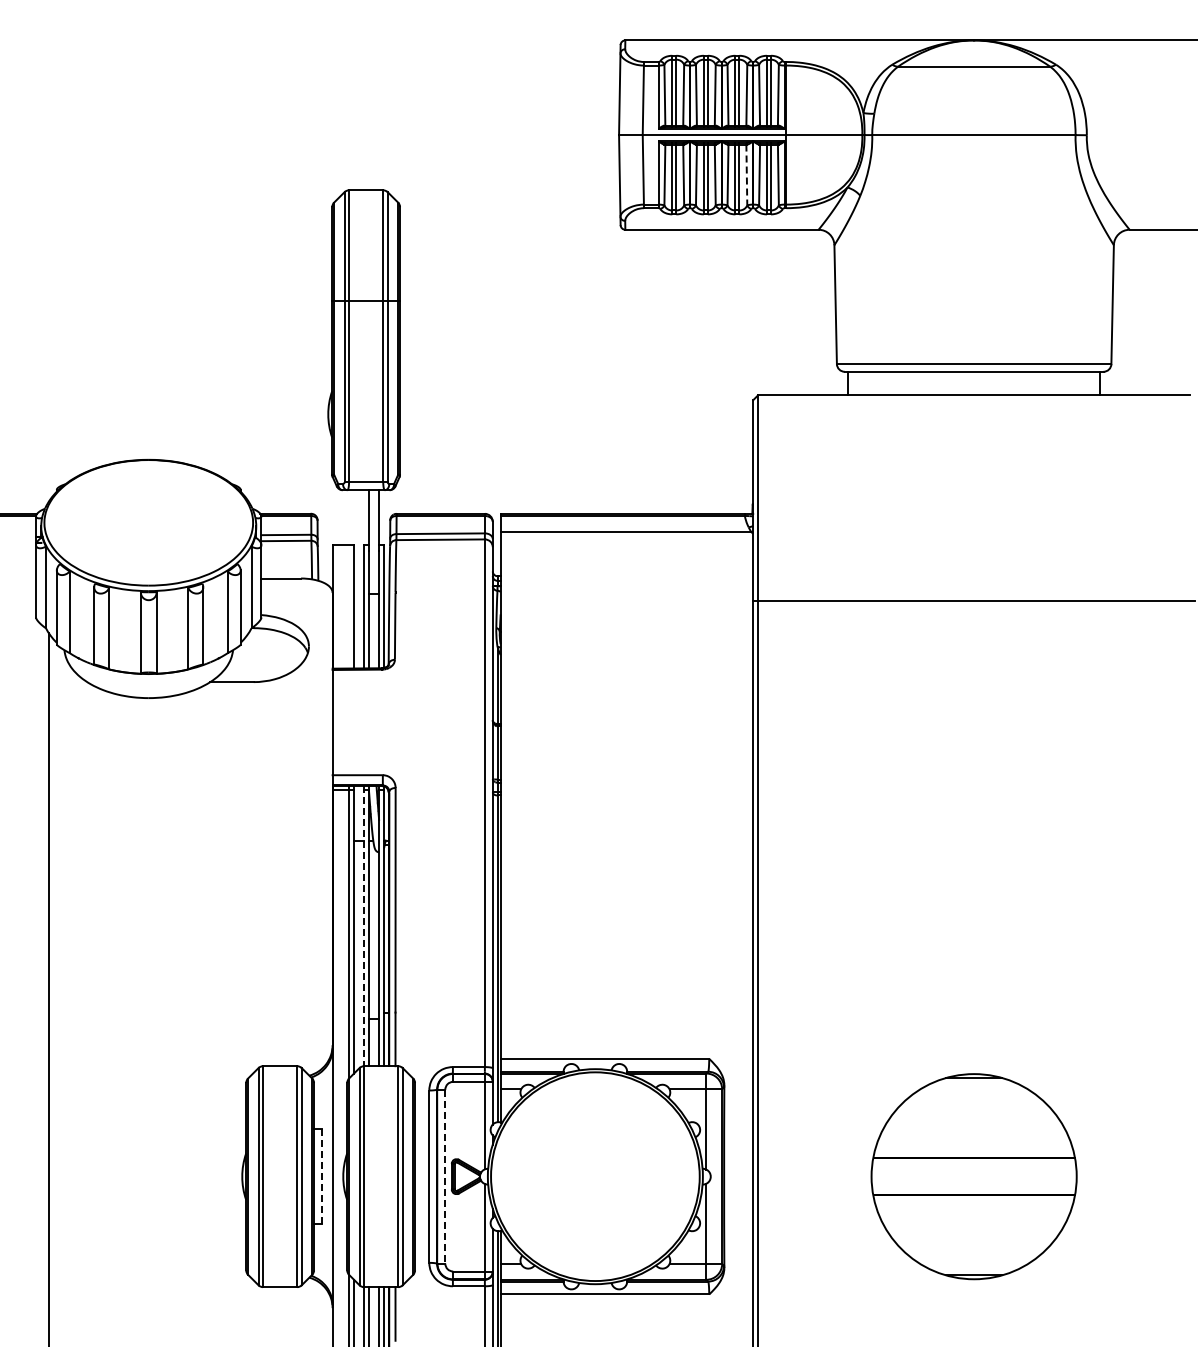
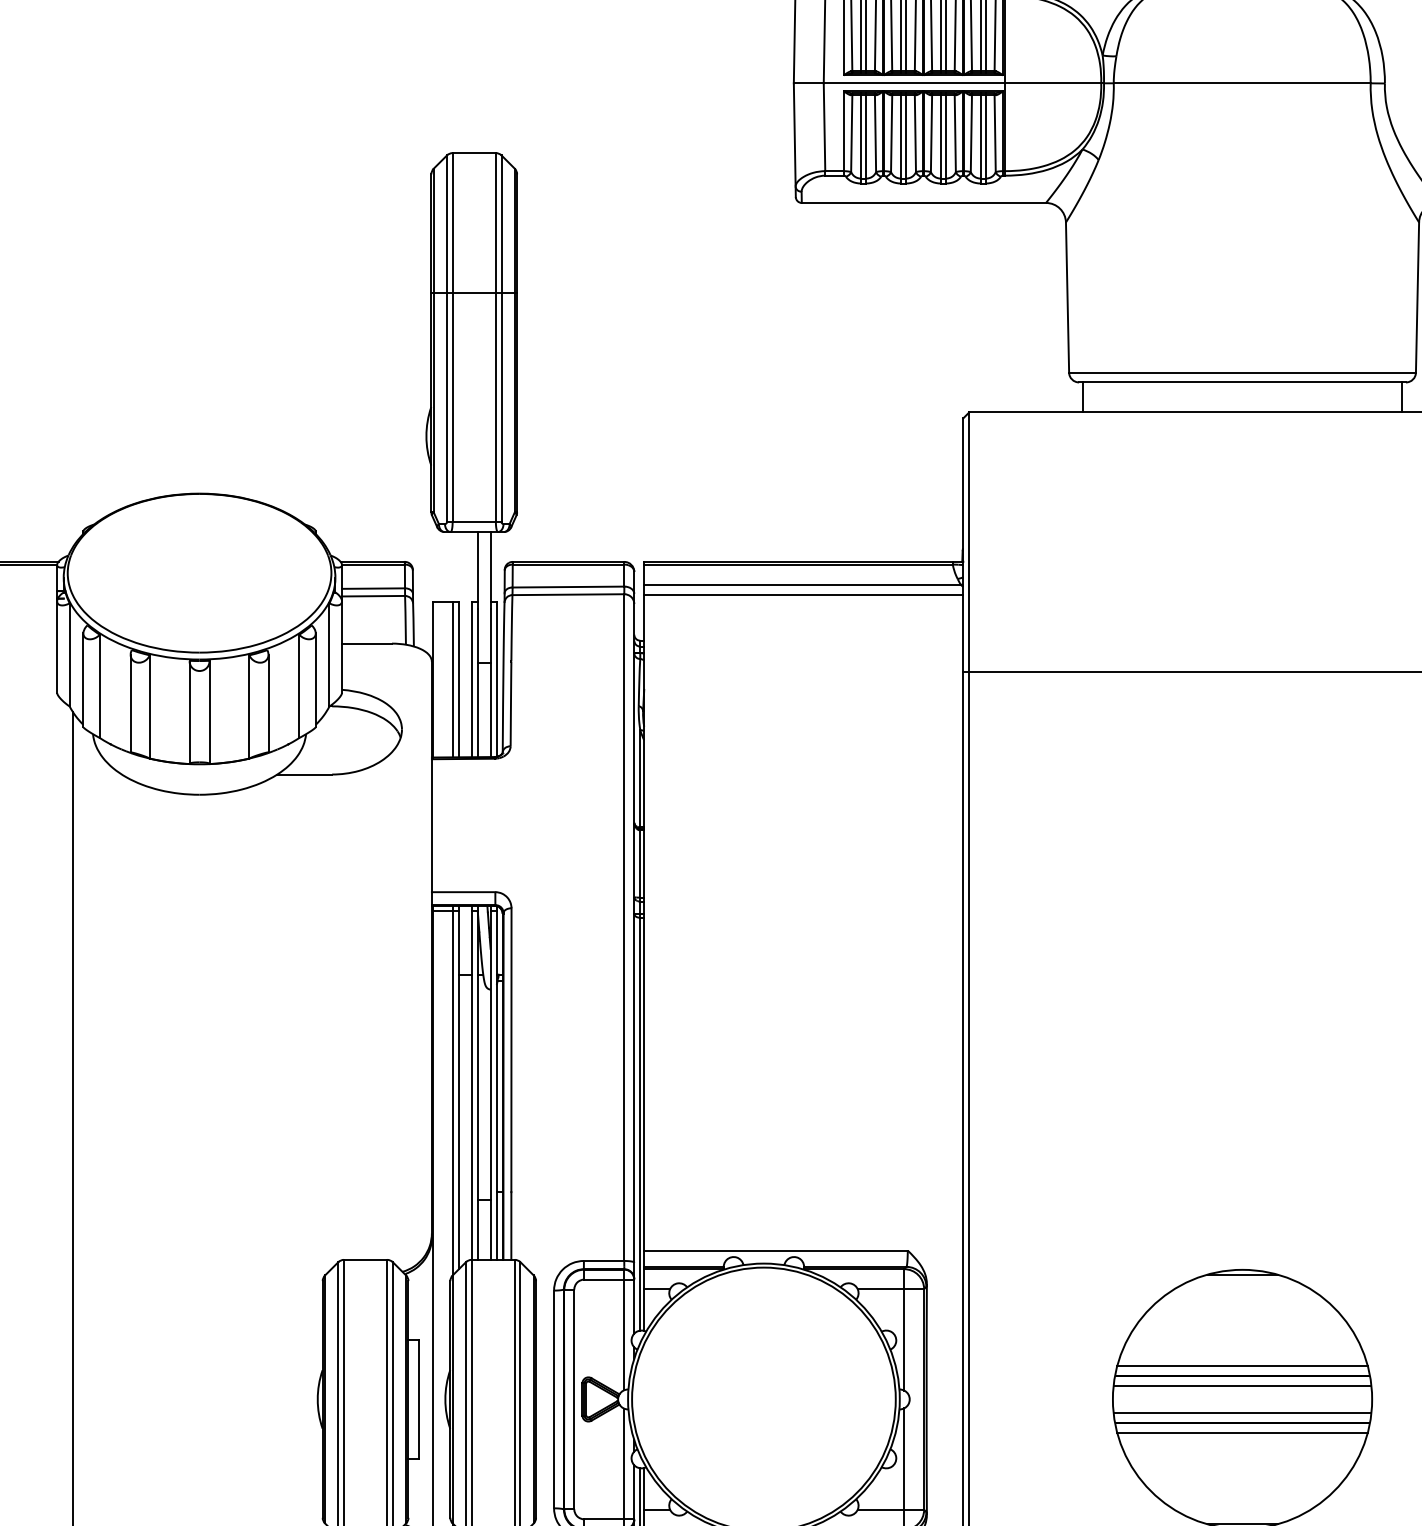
line: (746, 175) -> (954, 134), dashed -> solid
line: (626, 539) -> (803, 594), added
line: (349, 606) -> (453, 678), added
line: (364, 926) -> (472, 1083), dashed -> solid
line: (974, 1150) -> (1242, 1366), added
line: (974, 1165) -> (1242, 1385), added
line: (322, 1176) -> (419, 1399), dashed -> solid
line: (445, 1176) -> (574, 1399), dashed -> solid
line: (974, 1187) -> (1242, 1413), added
line: (974, 1203) -> (1242, 1433), added

